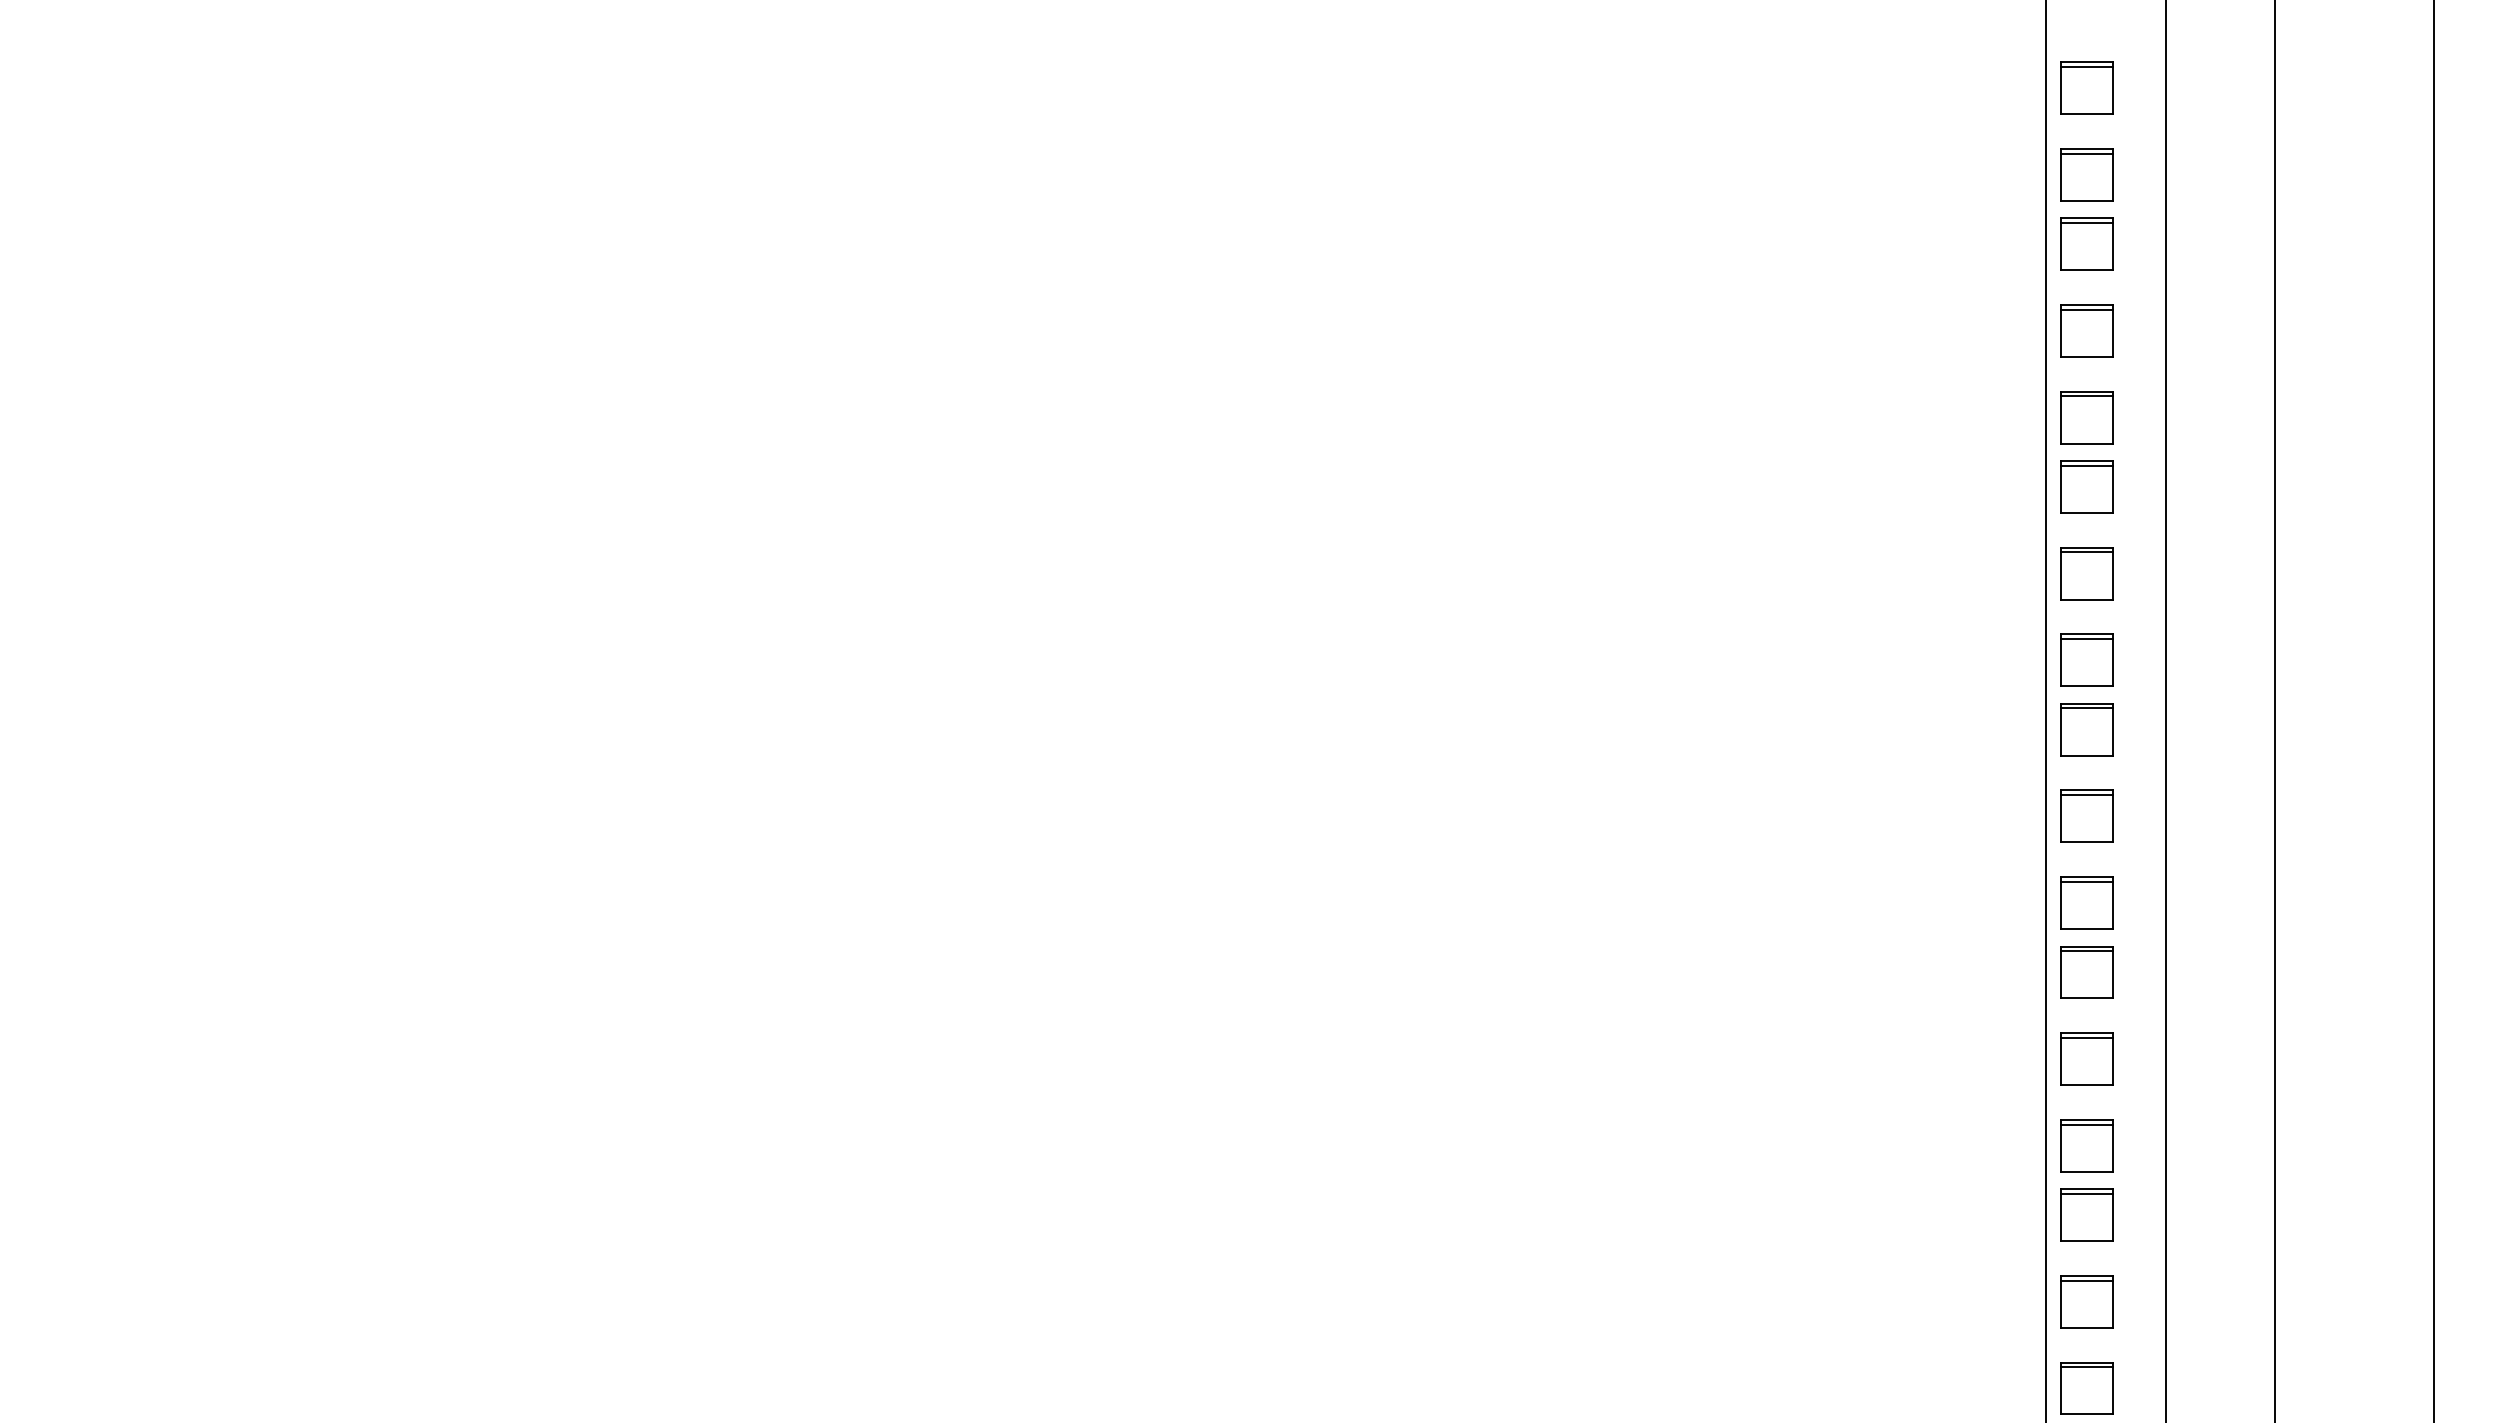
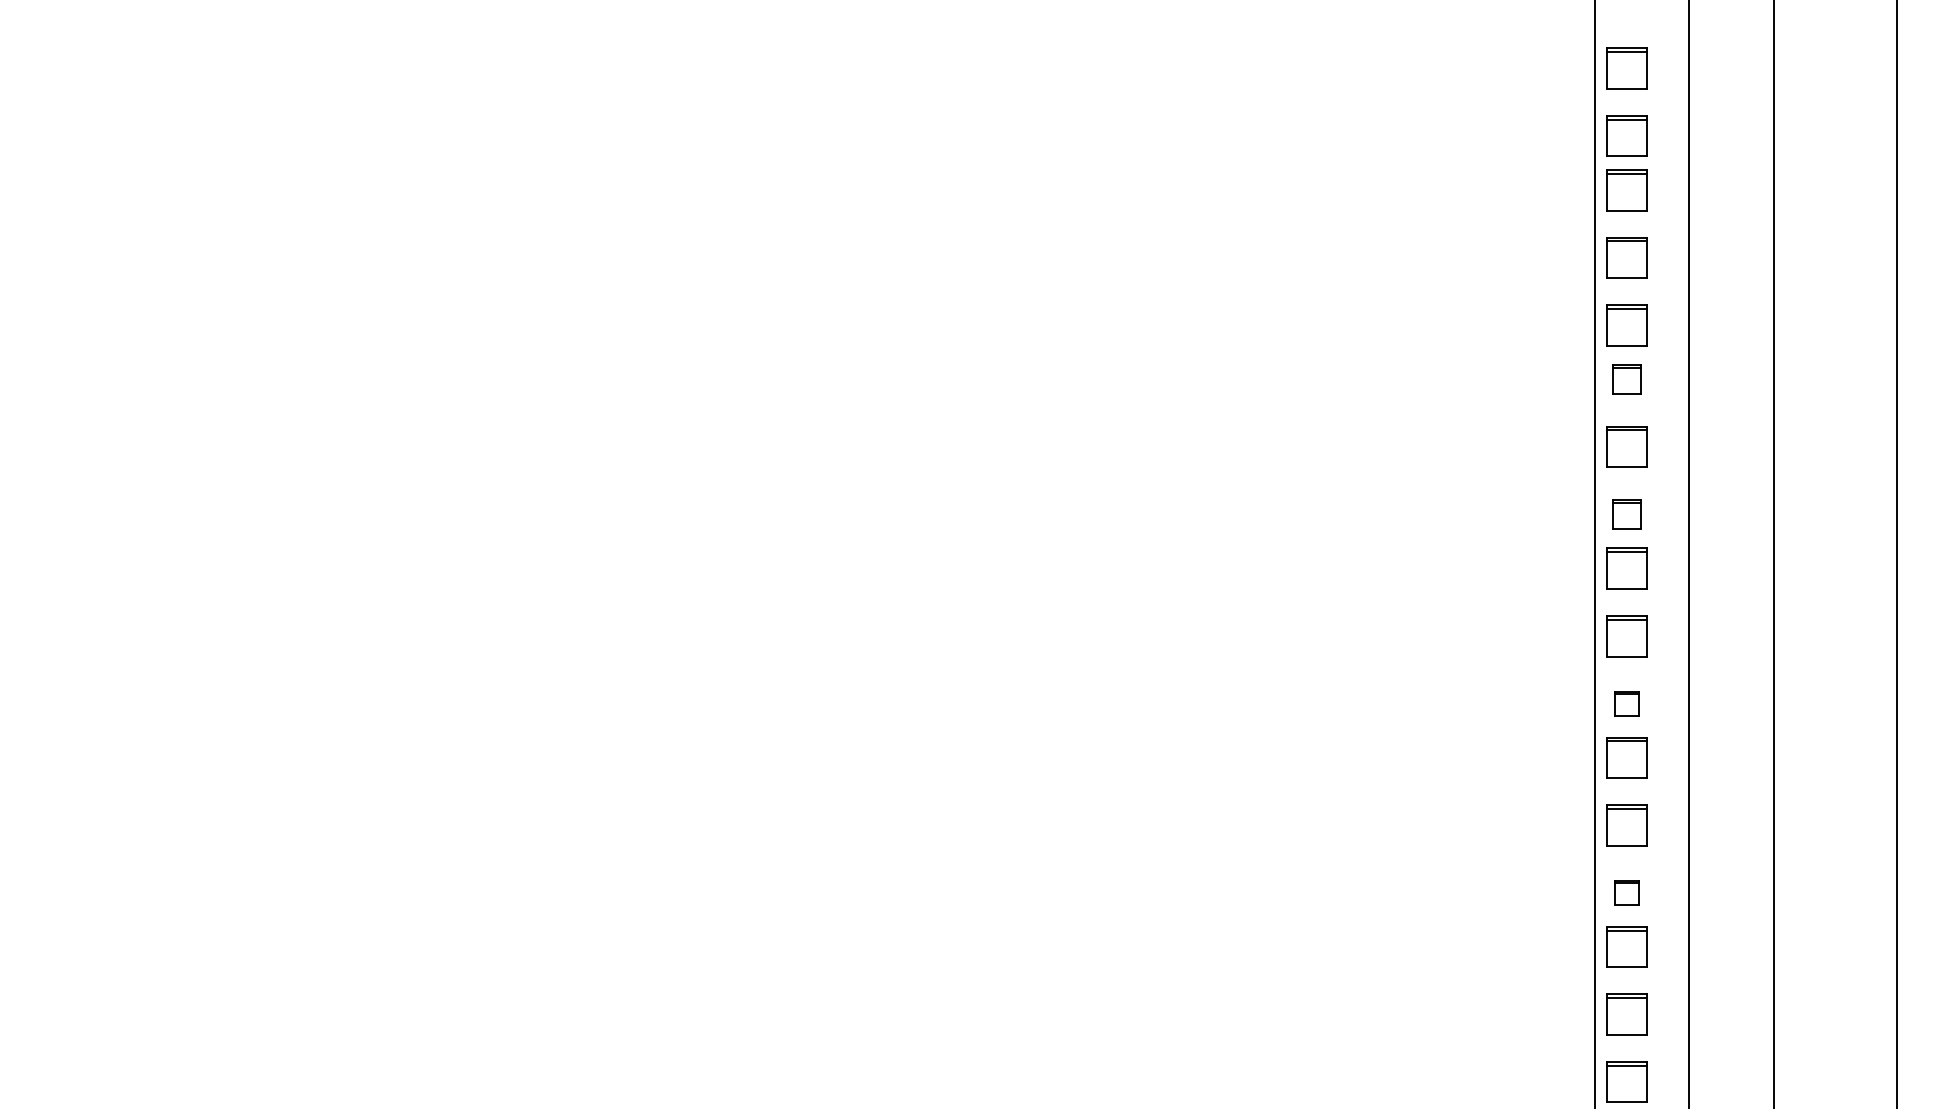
part: (2086, 487) -> (1626, 379), size x0.7
part: (2086, 660) -> (1626, 514), size x0.7
part: (2086, 902) -> (1626, 703), size x0.6
part: (2086, 1145) -> (1626, 892), size x0.6

